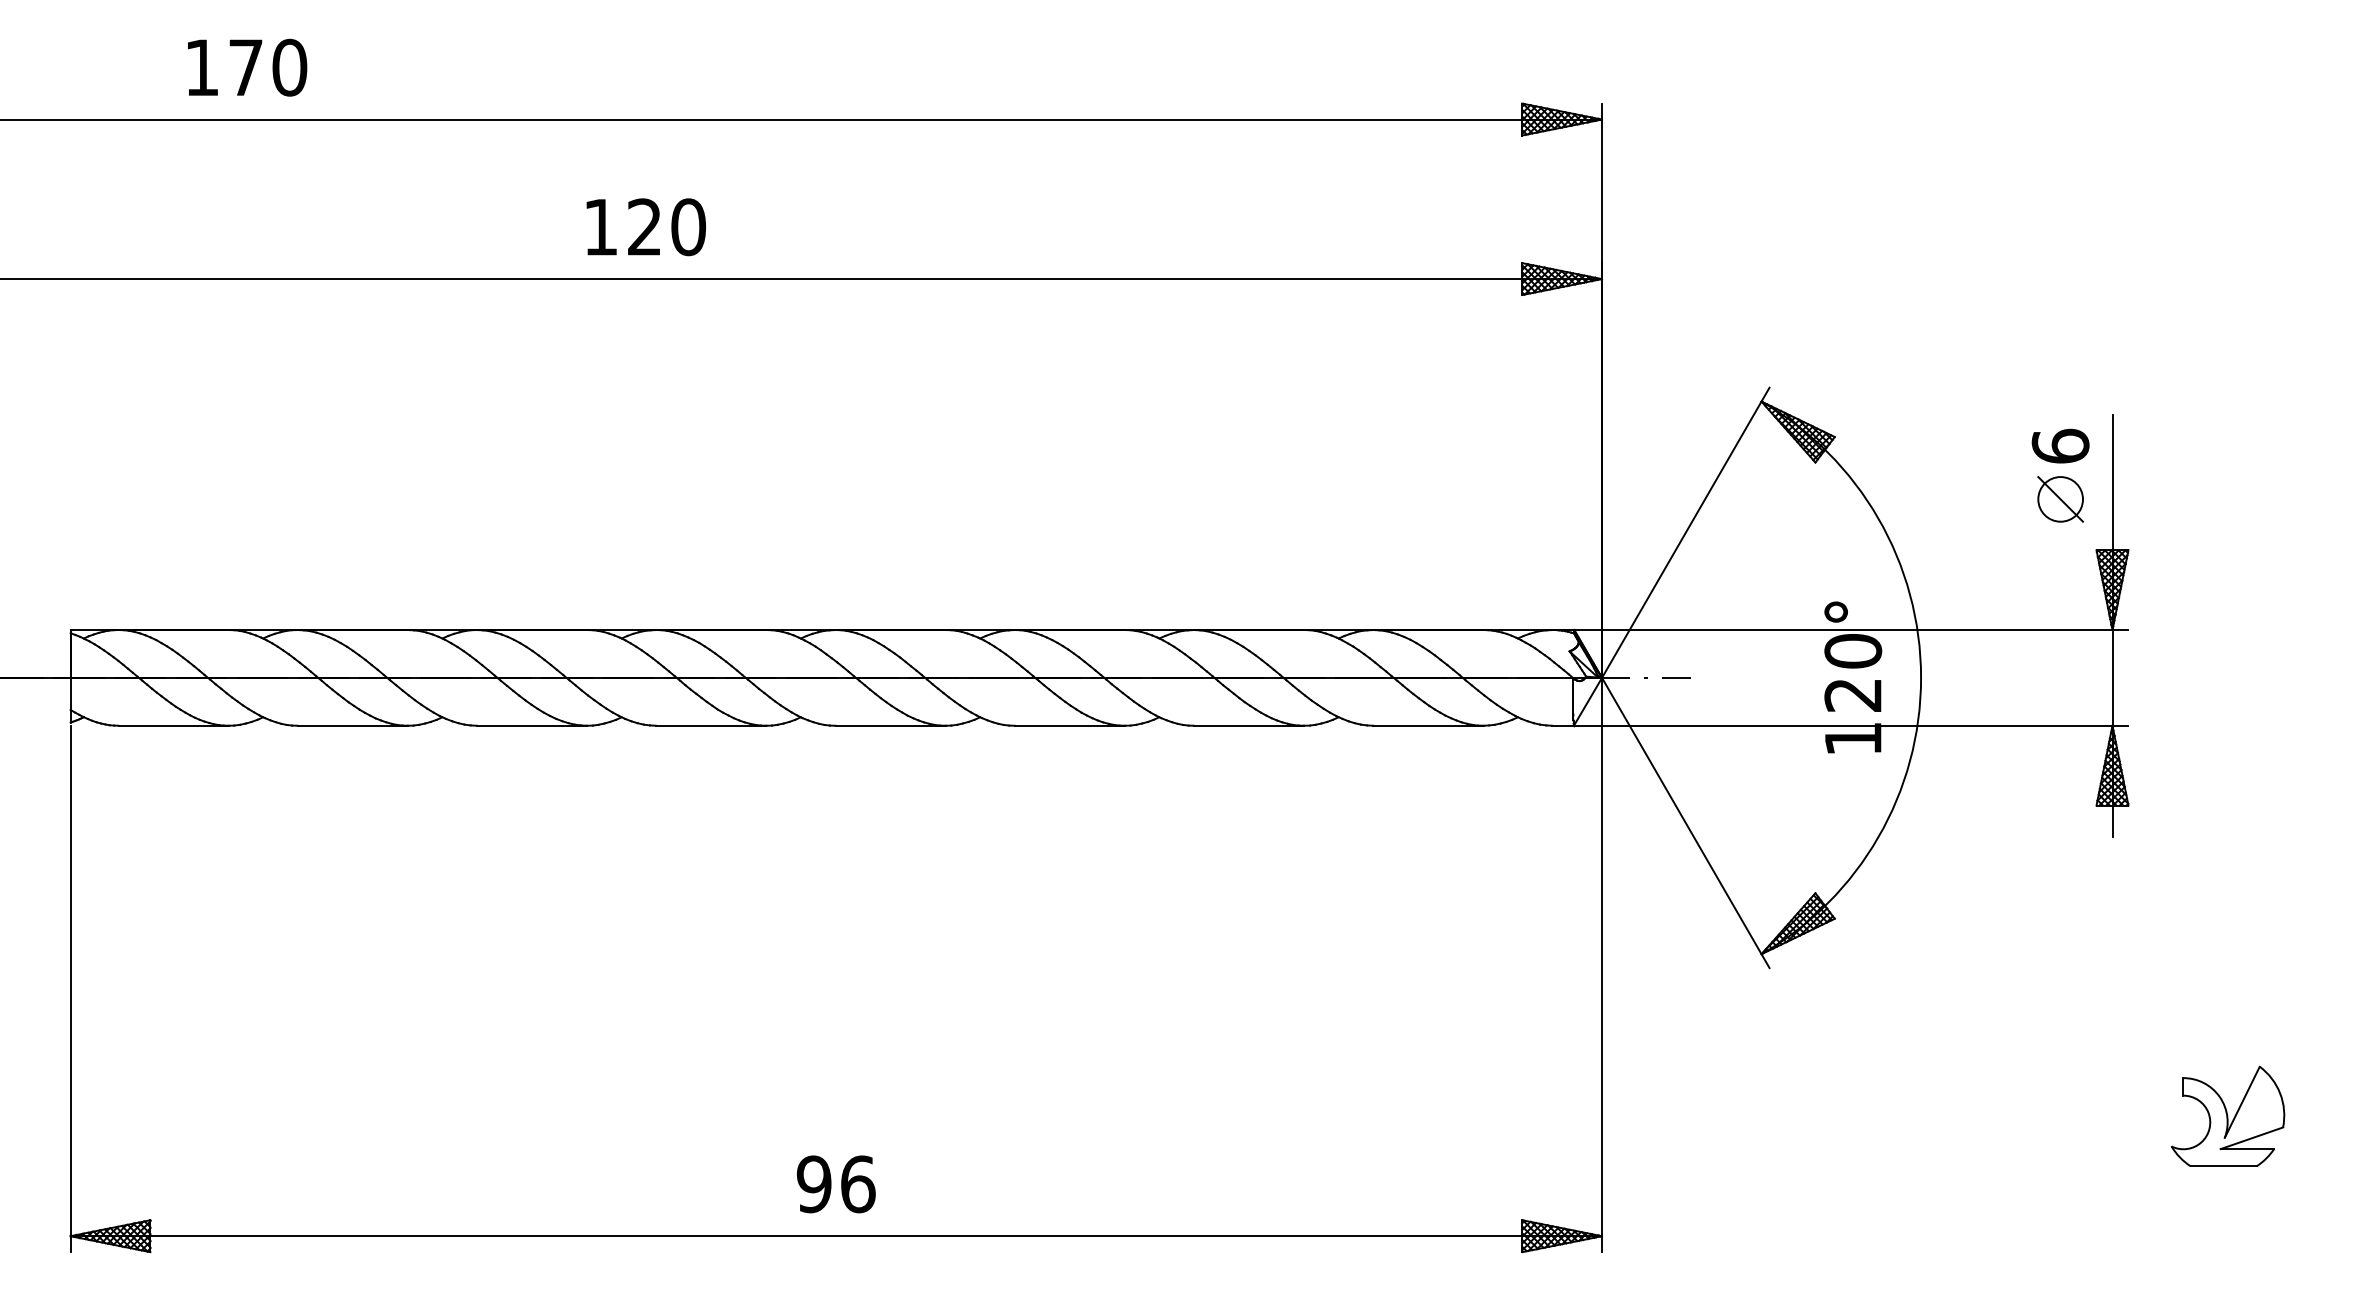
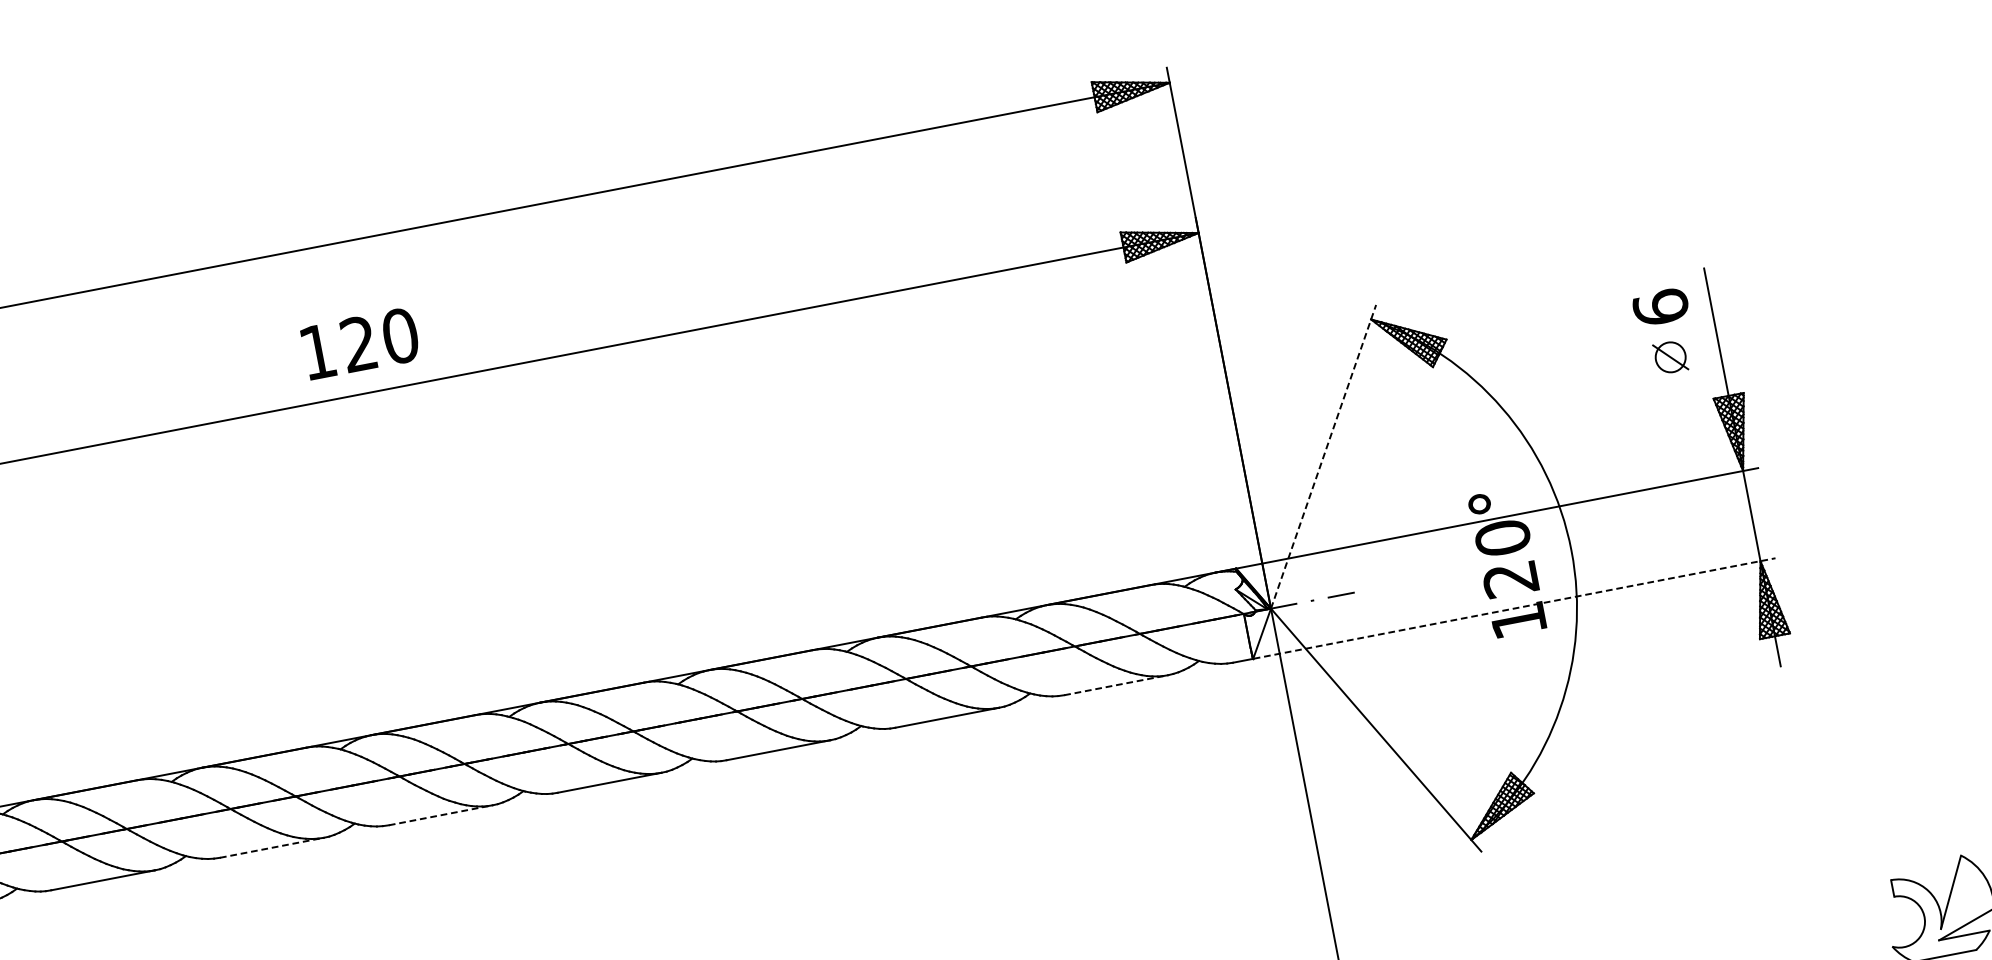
text: (645, 227) -> (359, 344), moved
part: (2060, 499) -> (1670, 357), size x0.7
line: (1685, 532) -> (1323, 456), solid -> dashed
line: (532, 725) -> (272, 847), solid -> dashed
line: (711, 725) -> (440, 815), solid -> dashed
line: (1428, 725) -> (1116, 684), solid -> dashed
line: (1851, 725) -> (1514, 608), solid -> dashed

